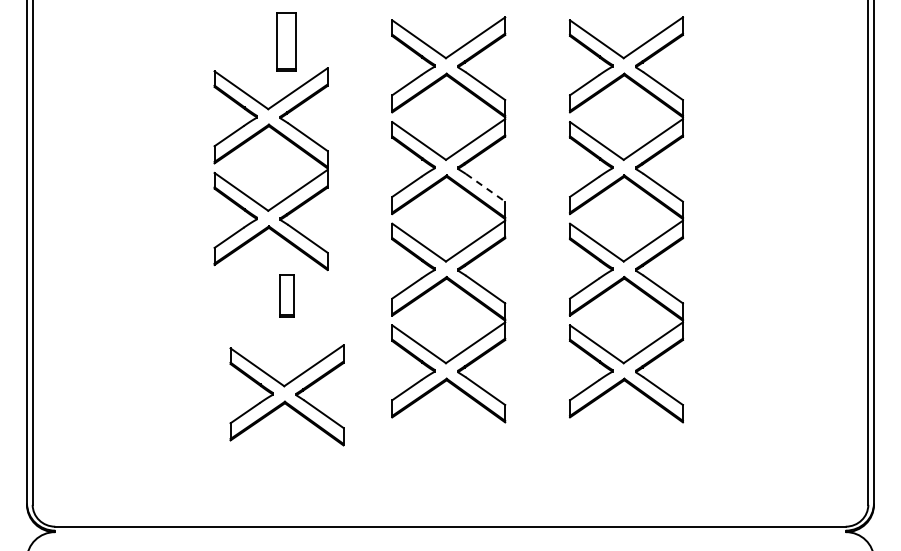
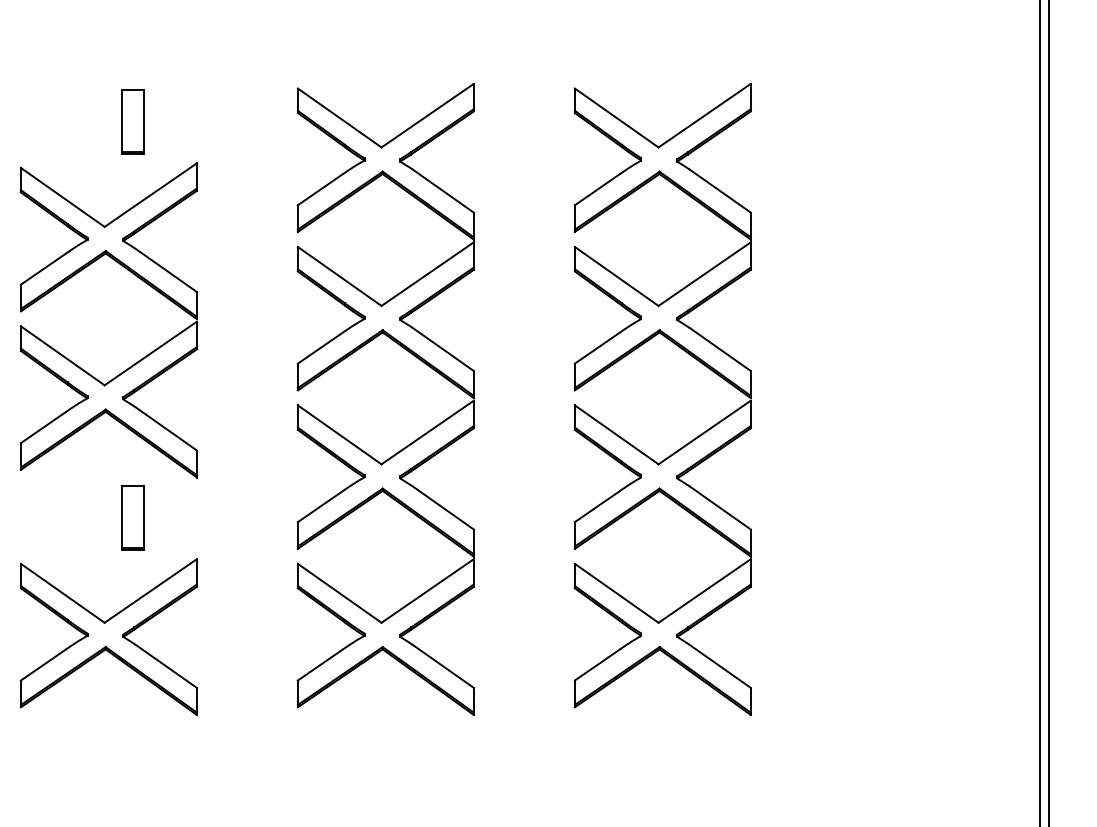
part: (286, 41) -> (133, 121), size x0.71
line: (485, 187) -> (443, 348), dashed -> solid
part: (286, 395) -> (108, 637), moved

